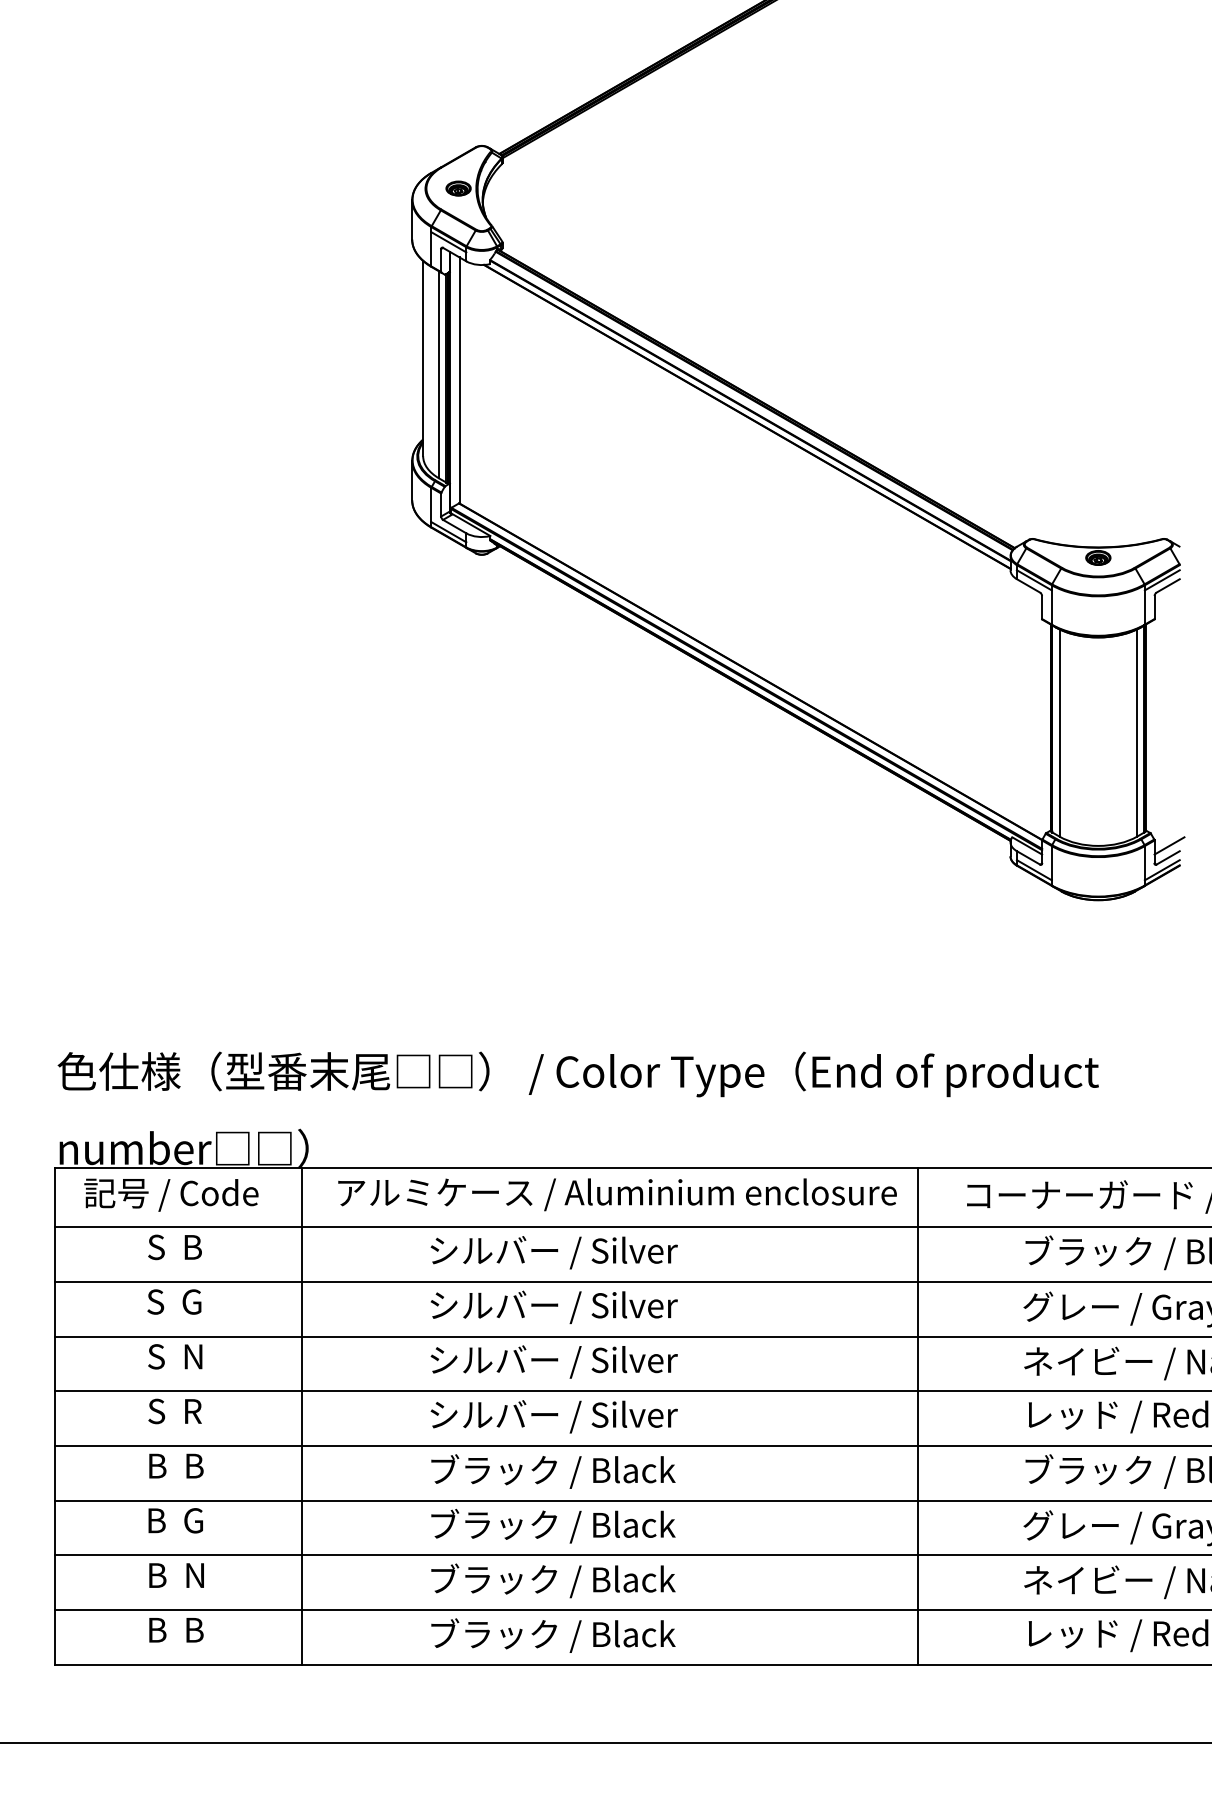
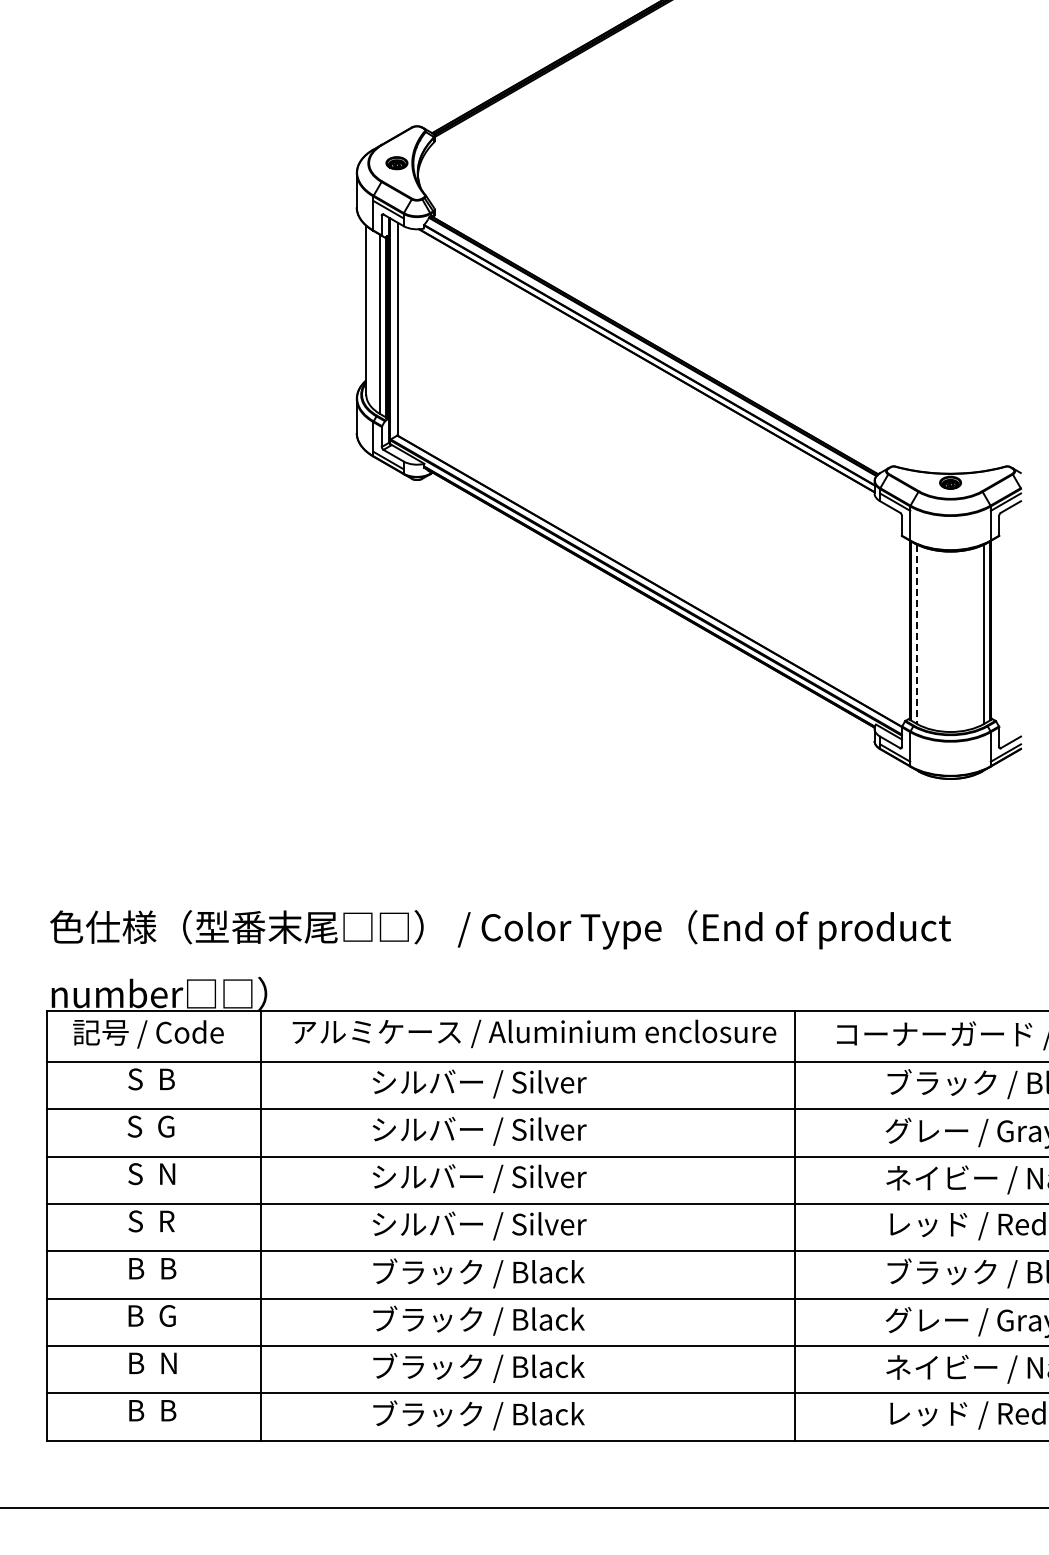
line: (1060, 733) -> (917, 634), solid -> dashed
line: (1169, 845) -> (1012, 731), removed

